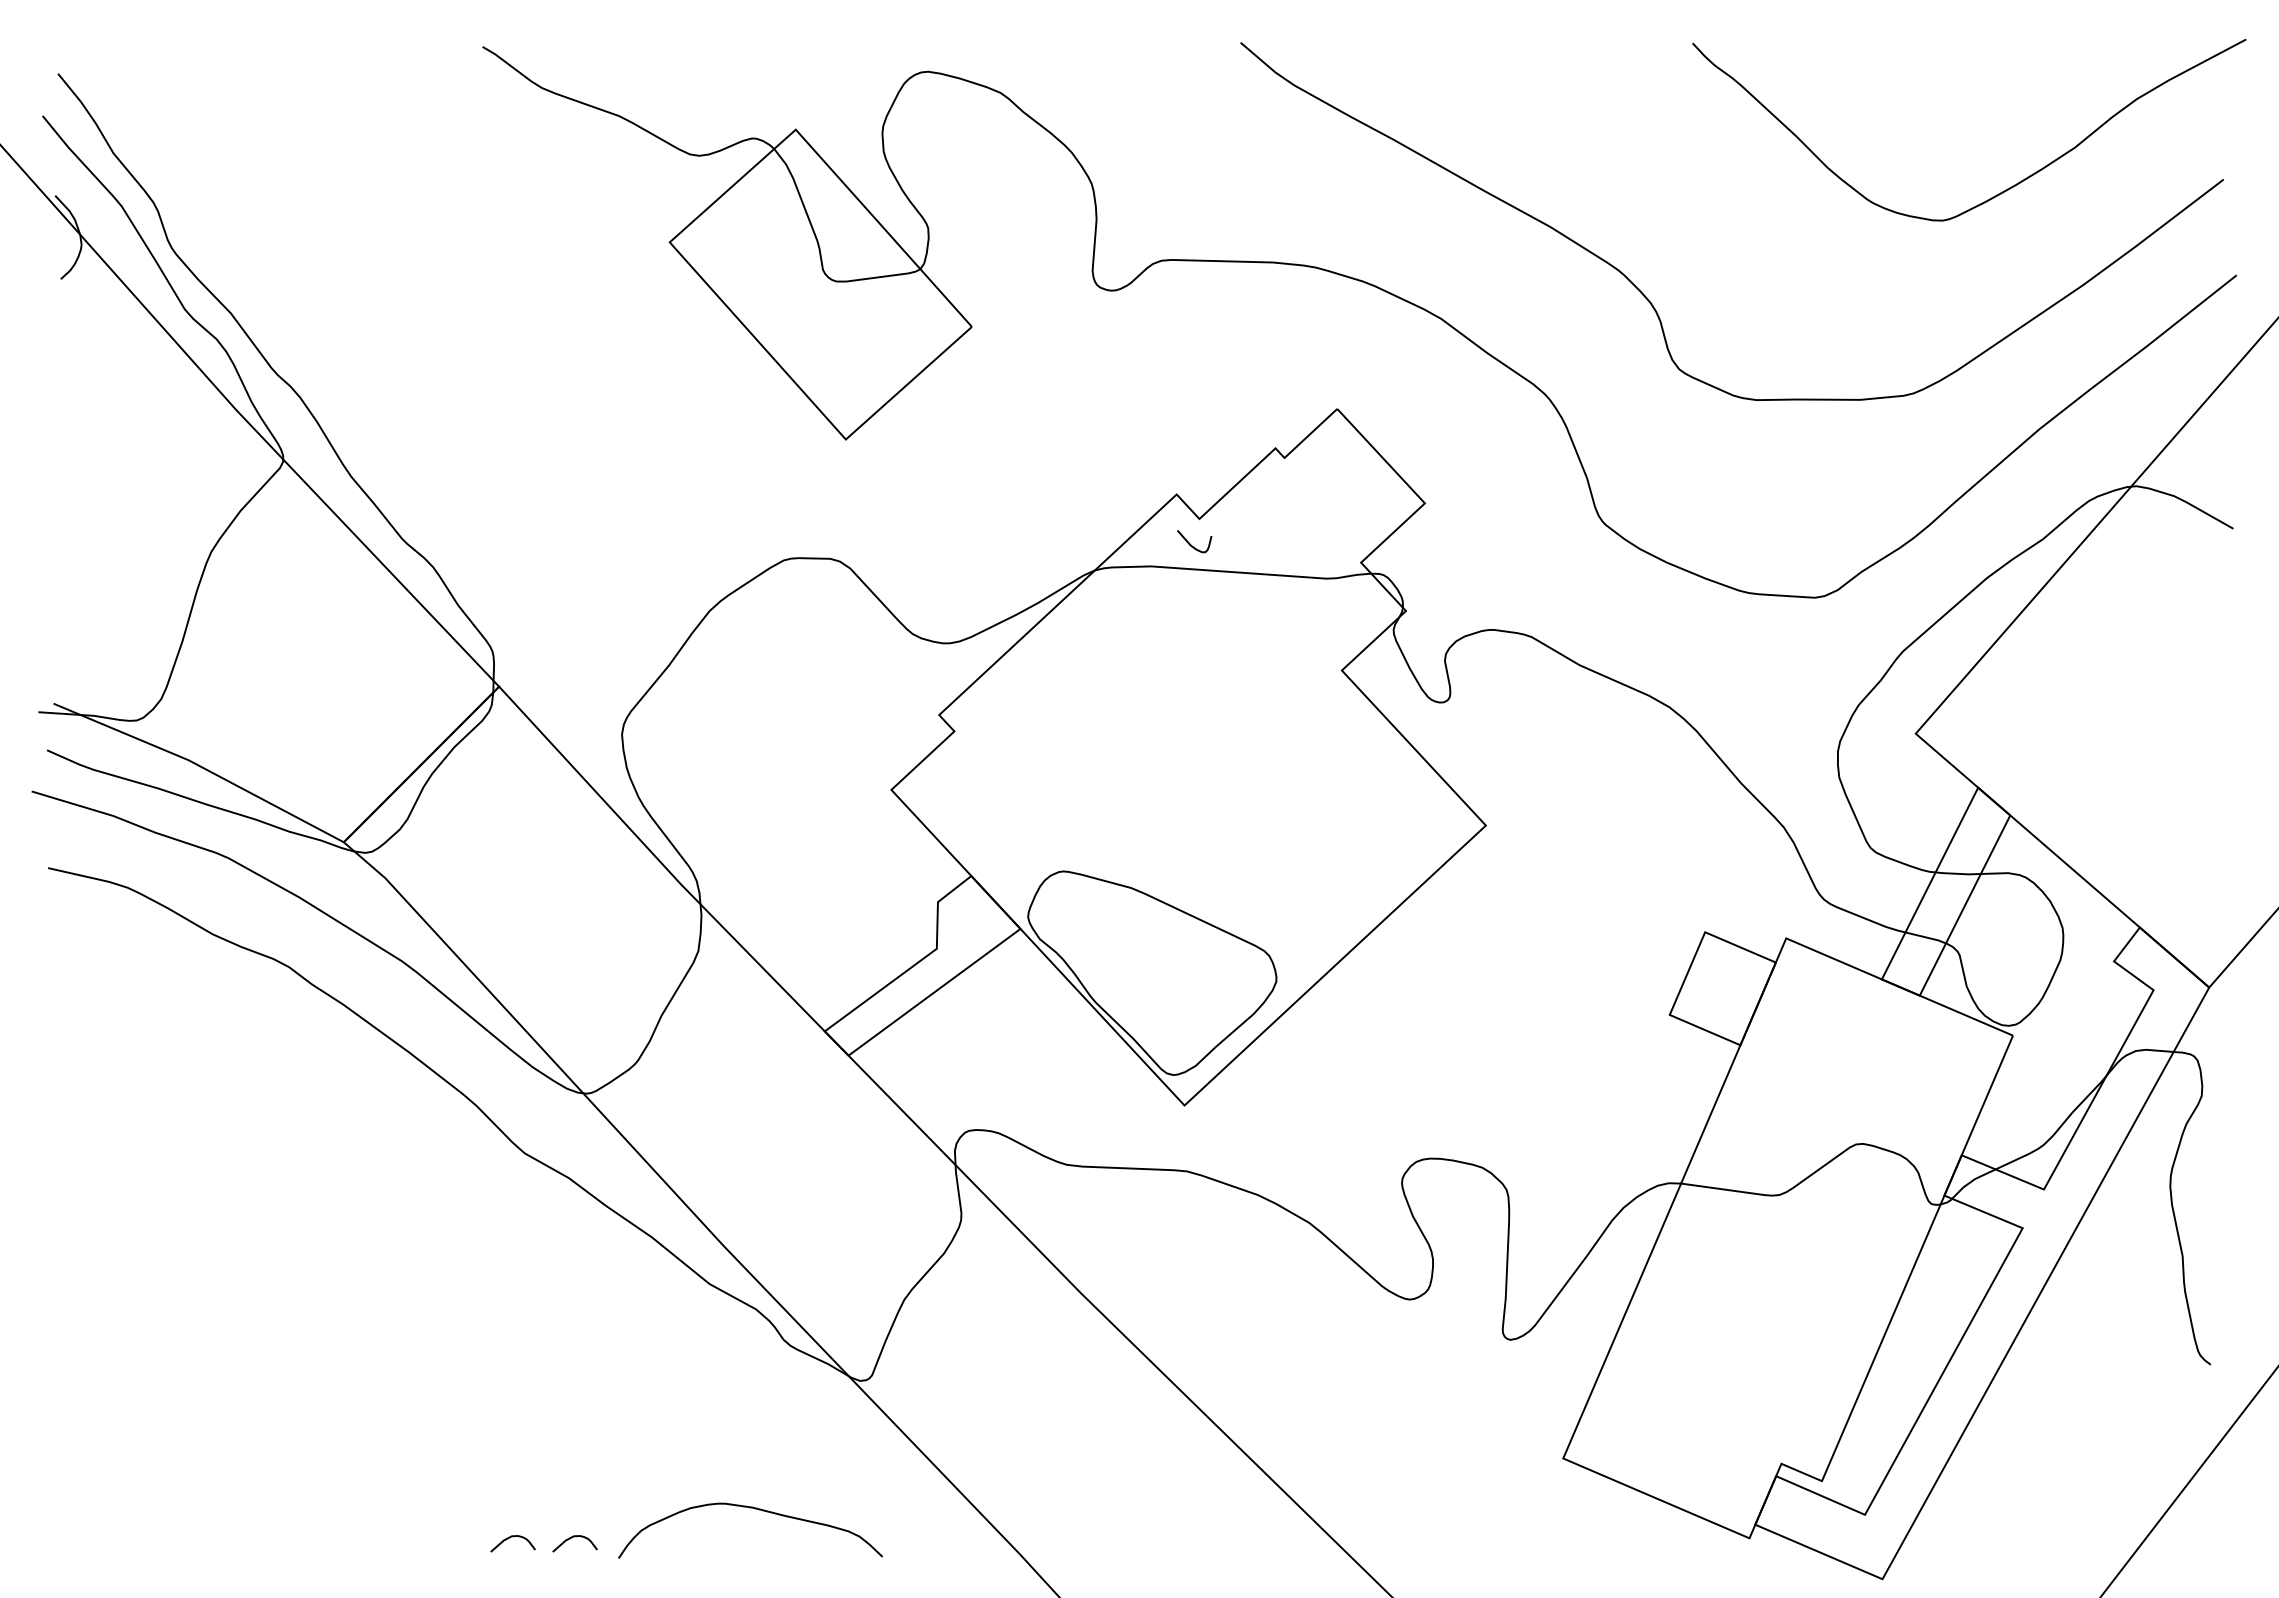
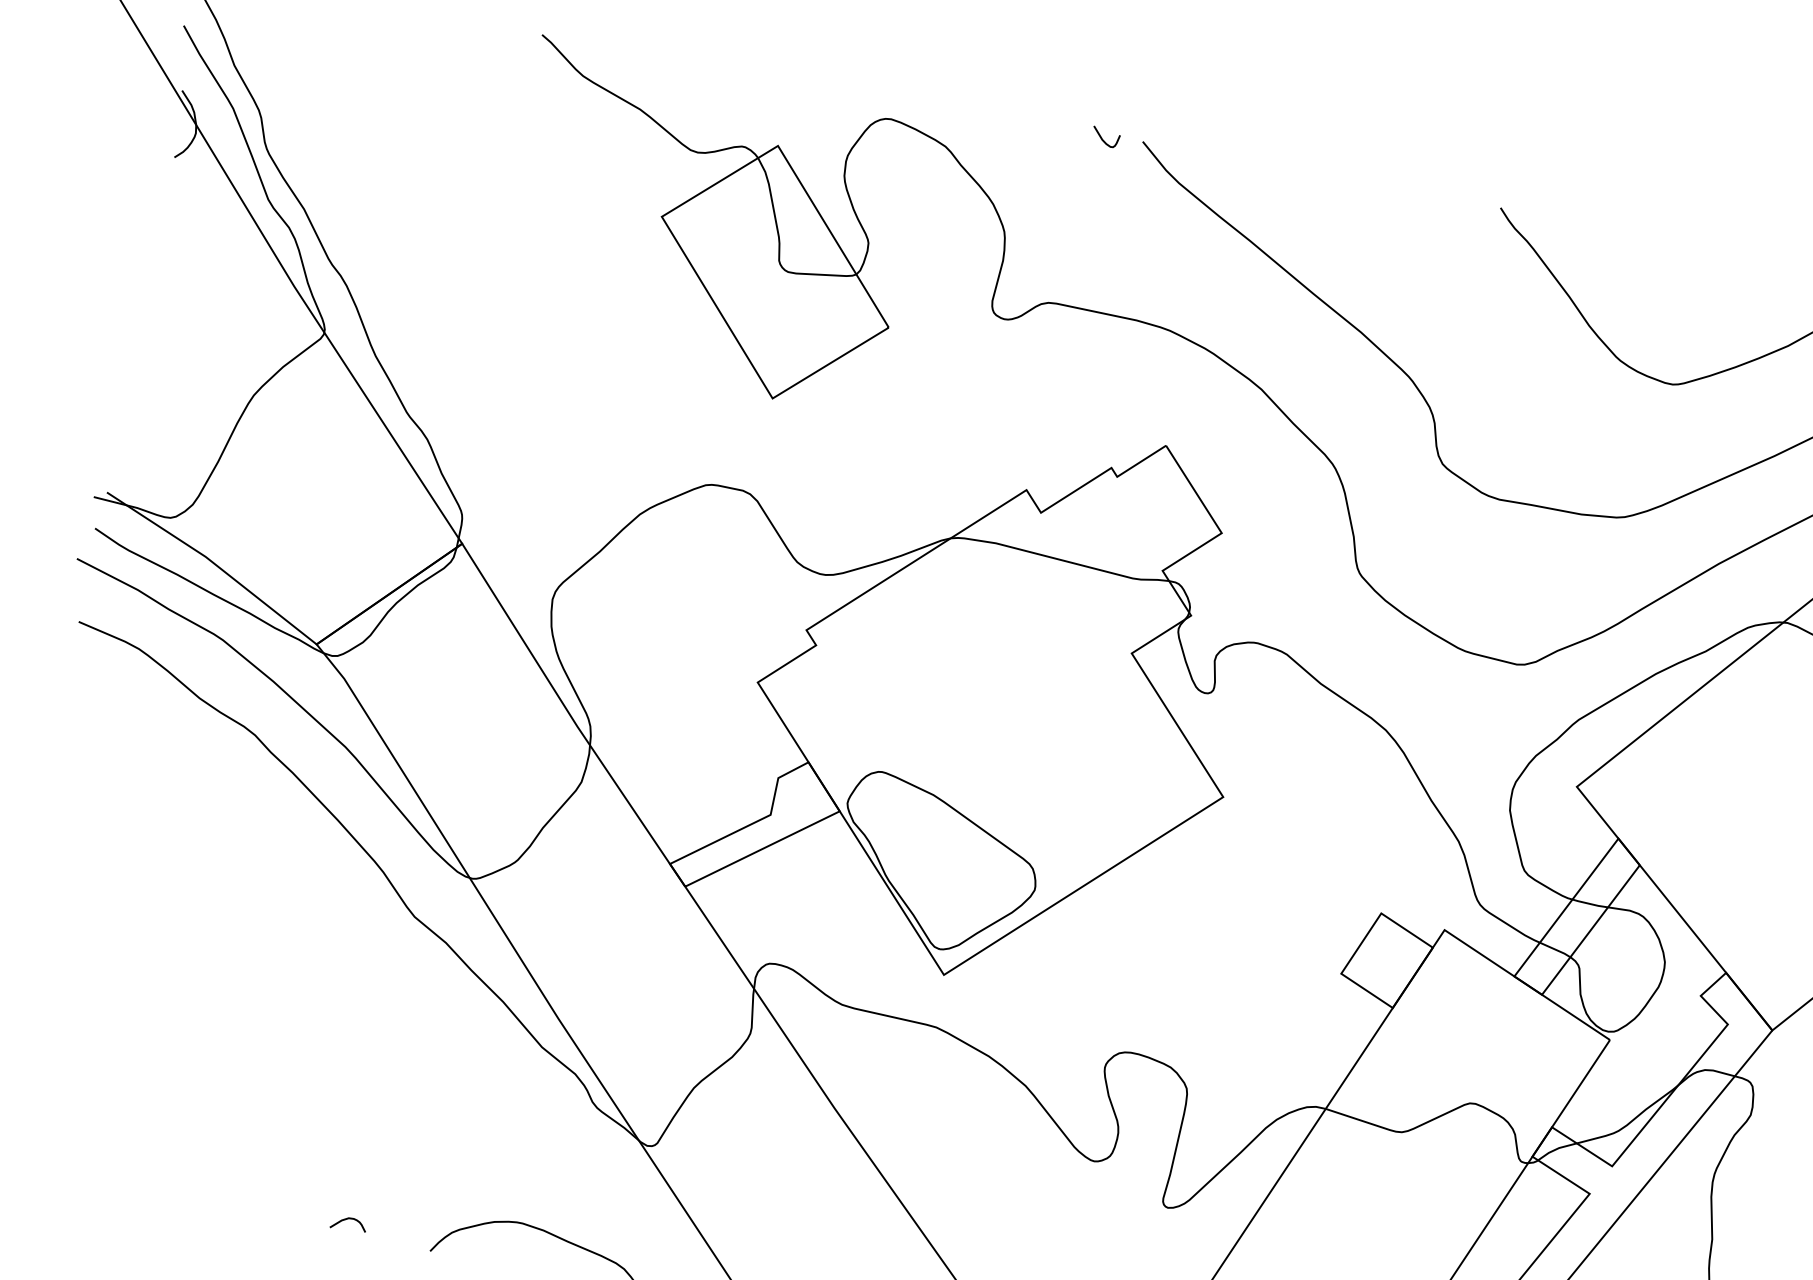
curve: (1191, 544) -> (1103, 139), moved
curve: (572, 1538) -> (396, 1228), removed

